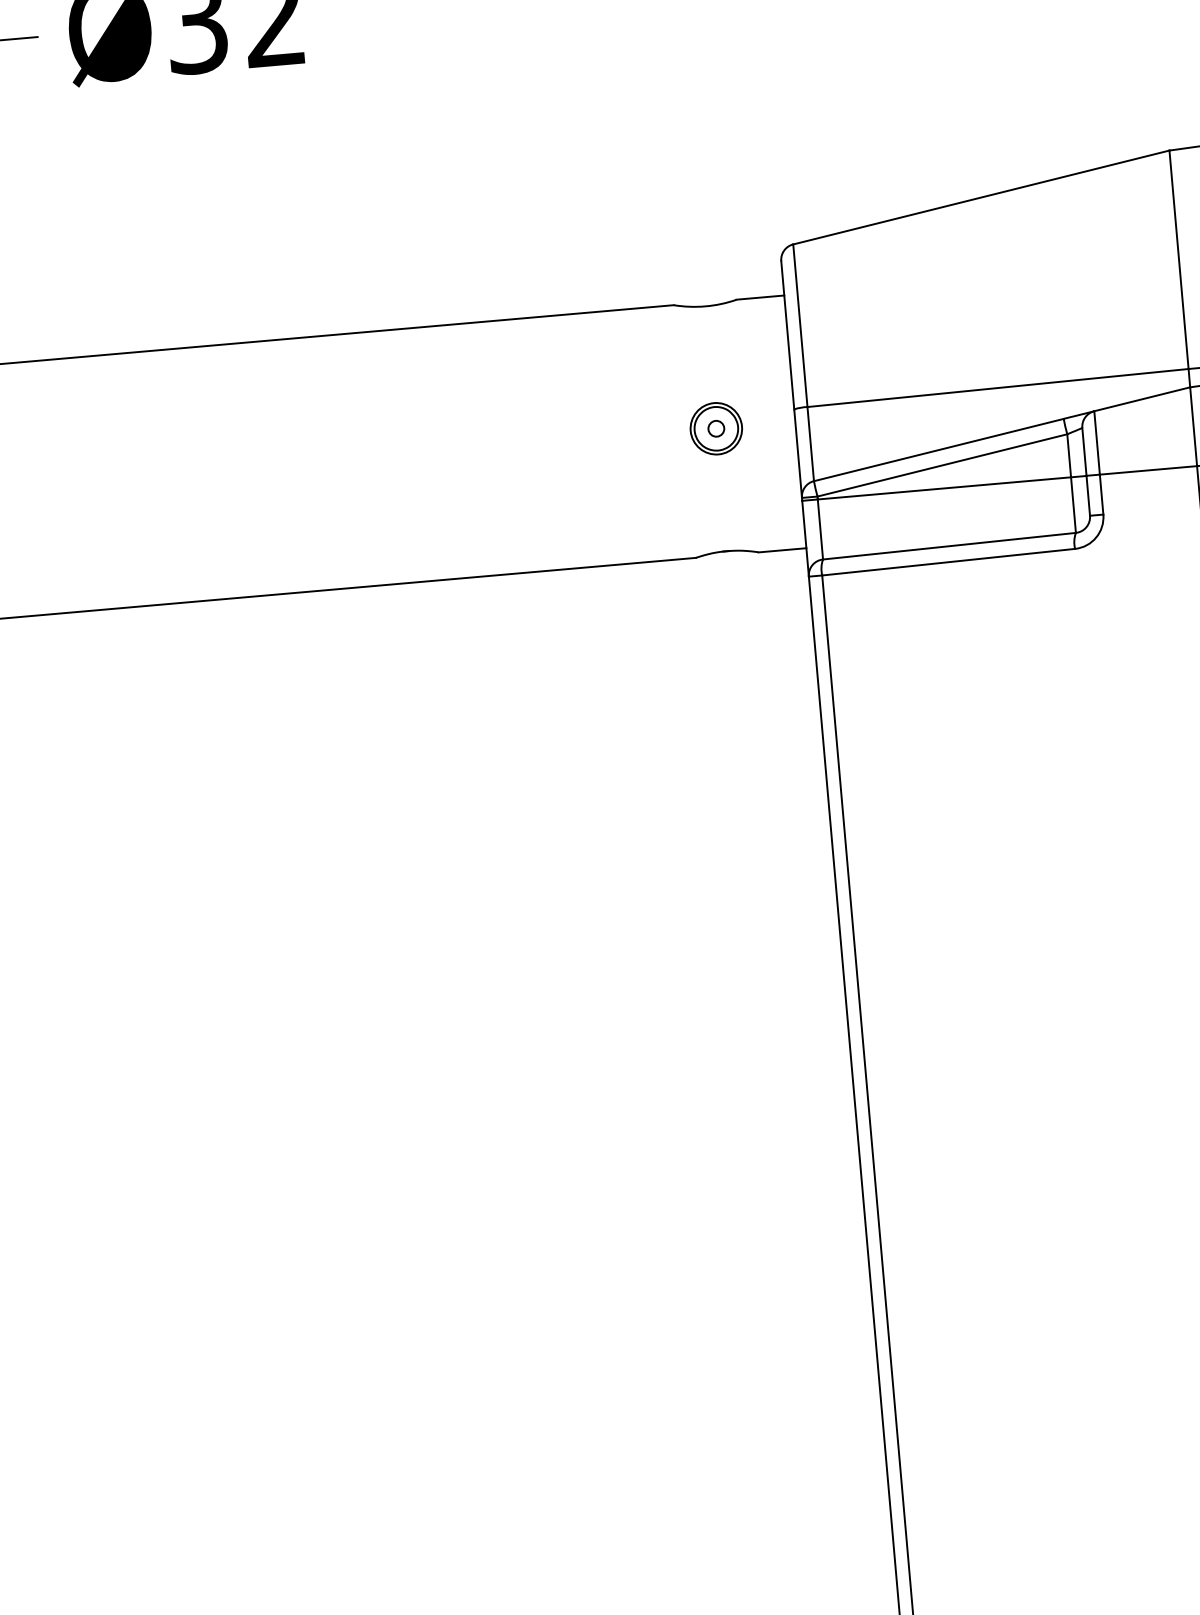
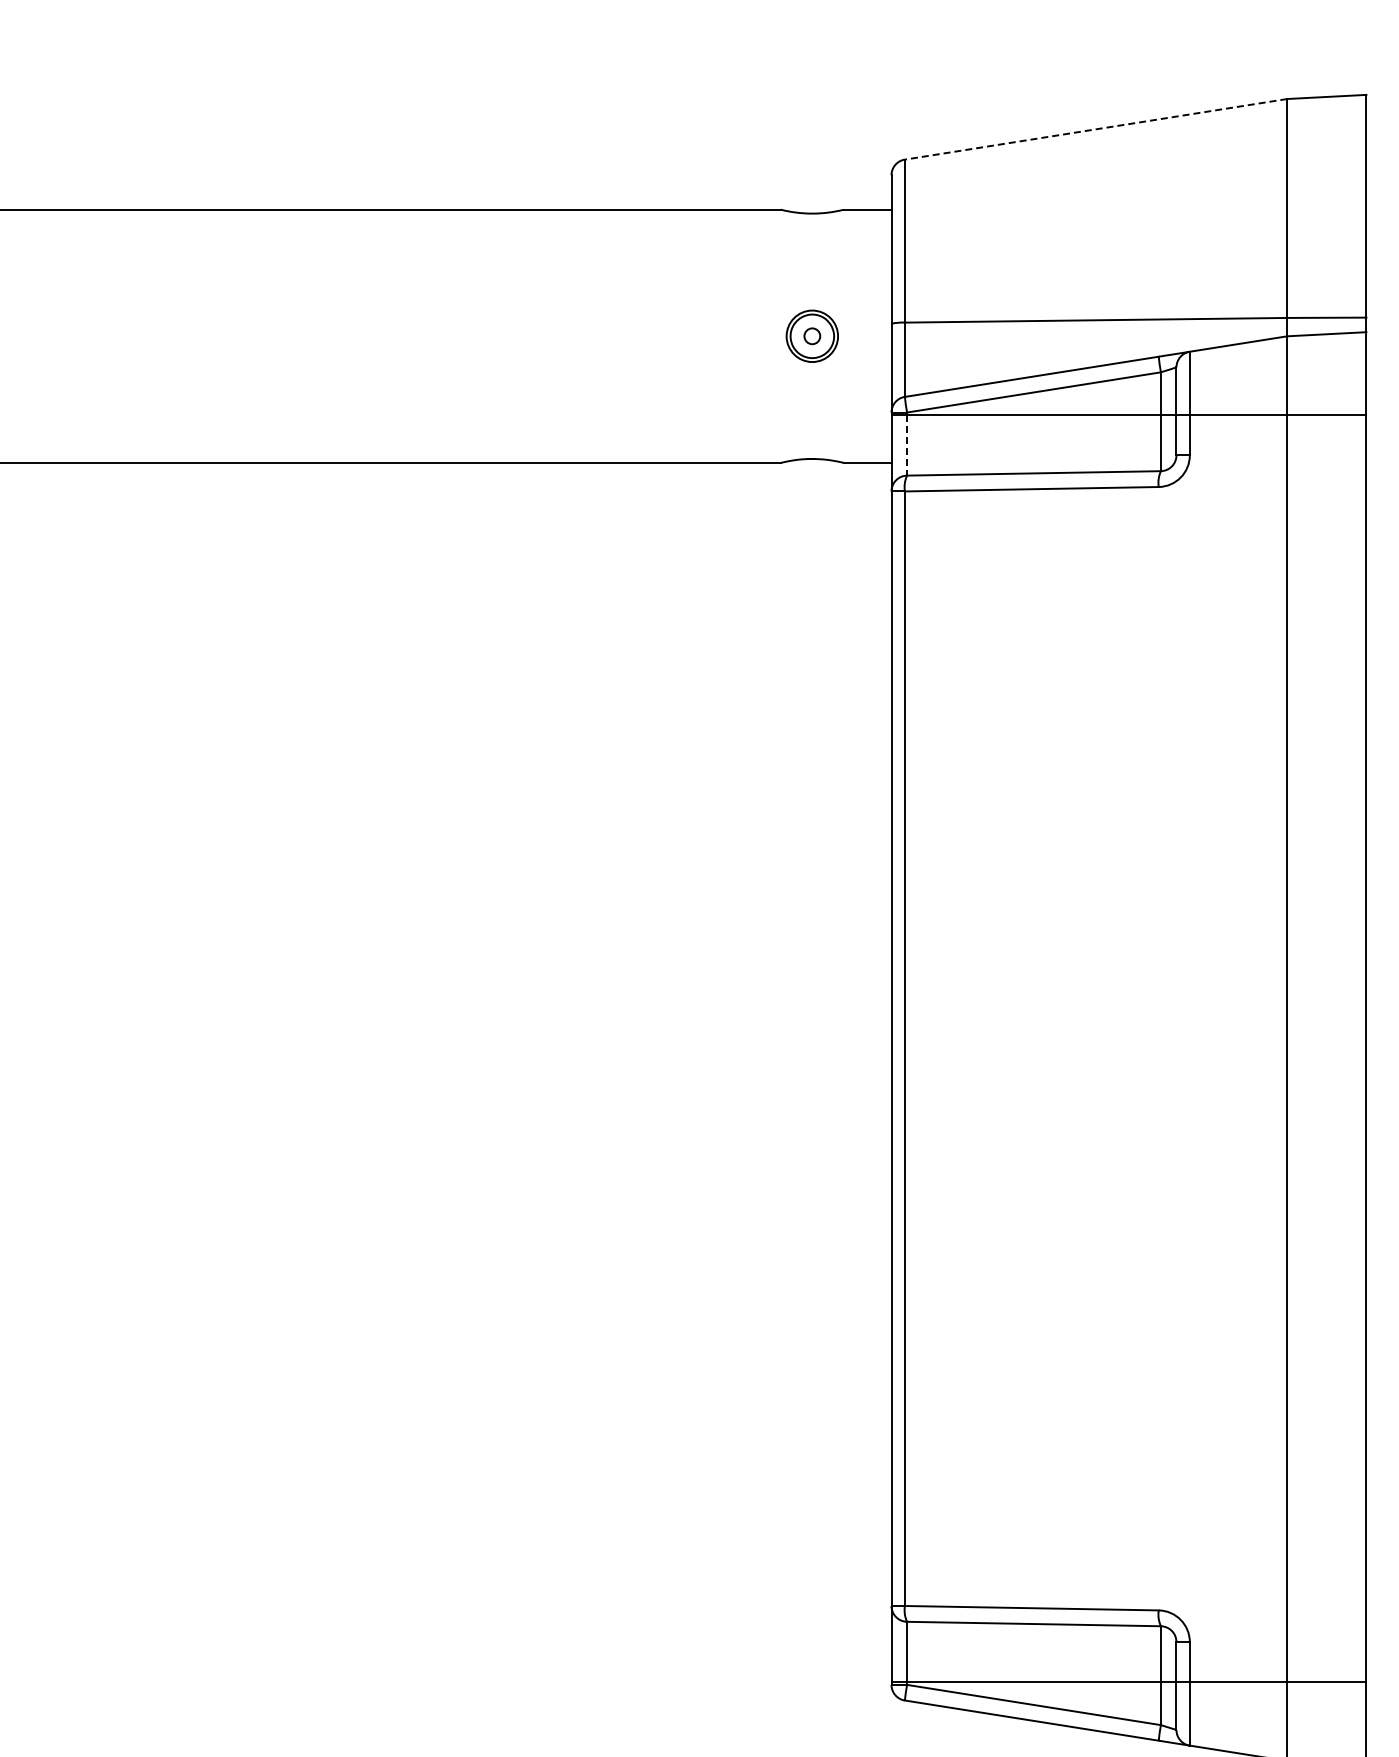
line: (981, 197) -> (1096, 129), solid -> dashed
line: (820, 530) -> (907, 446), solid -> dashed

